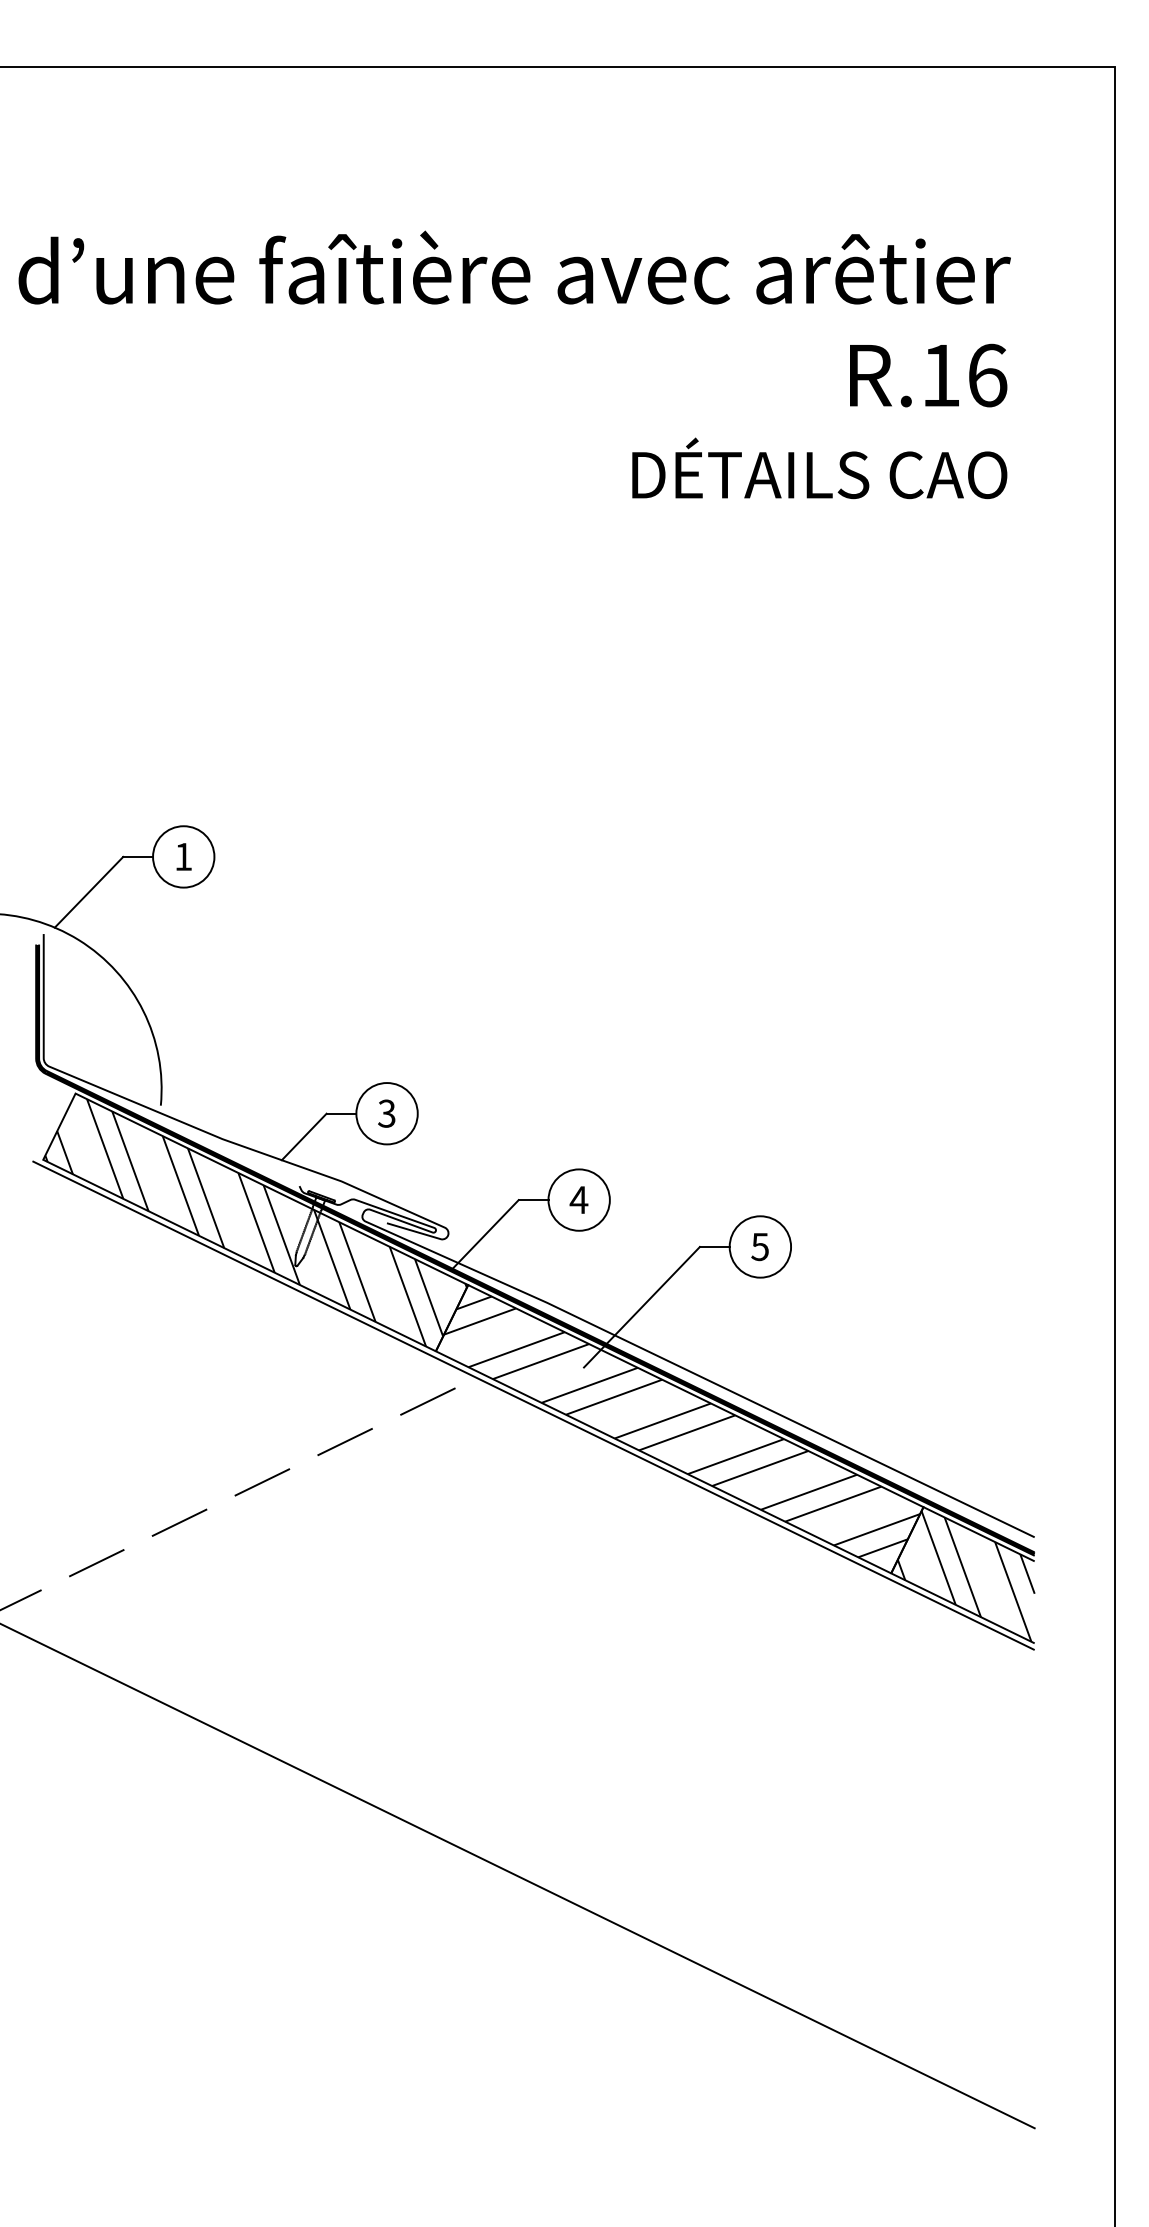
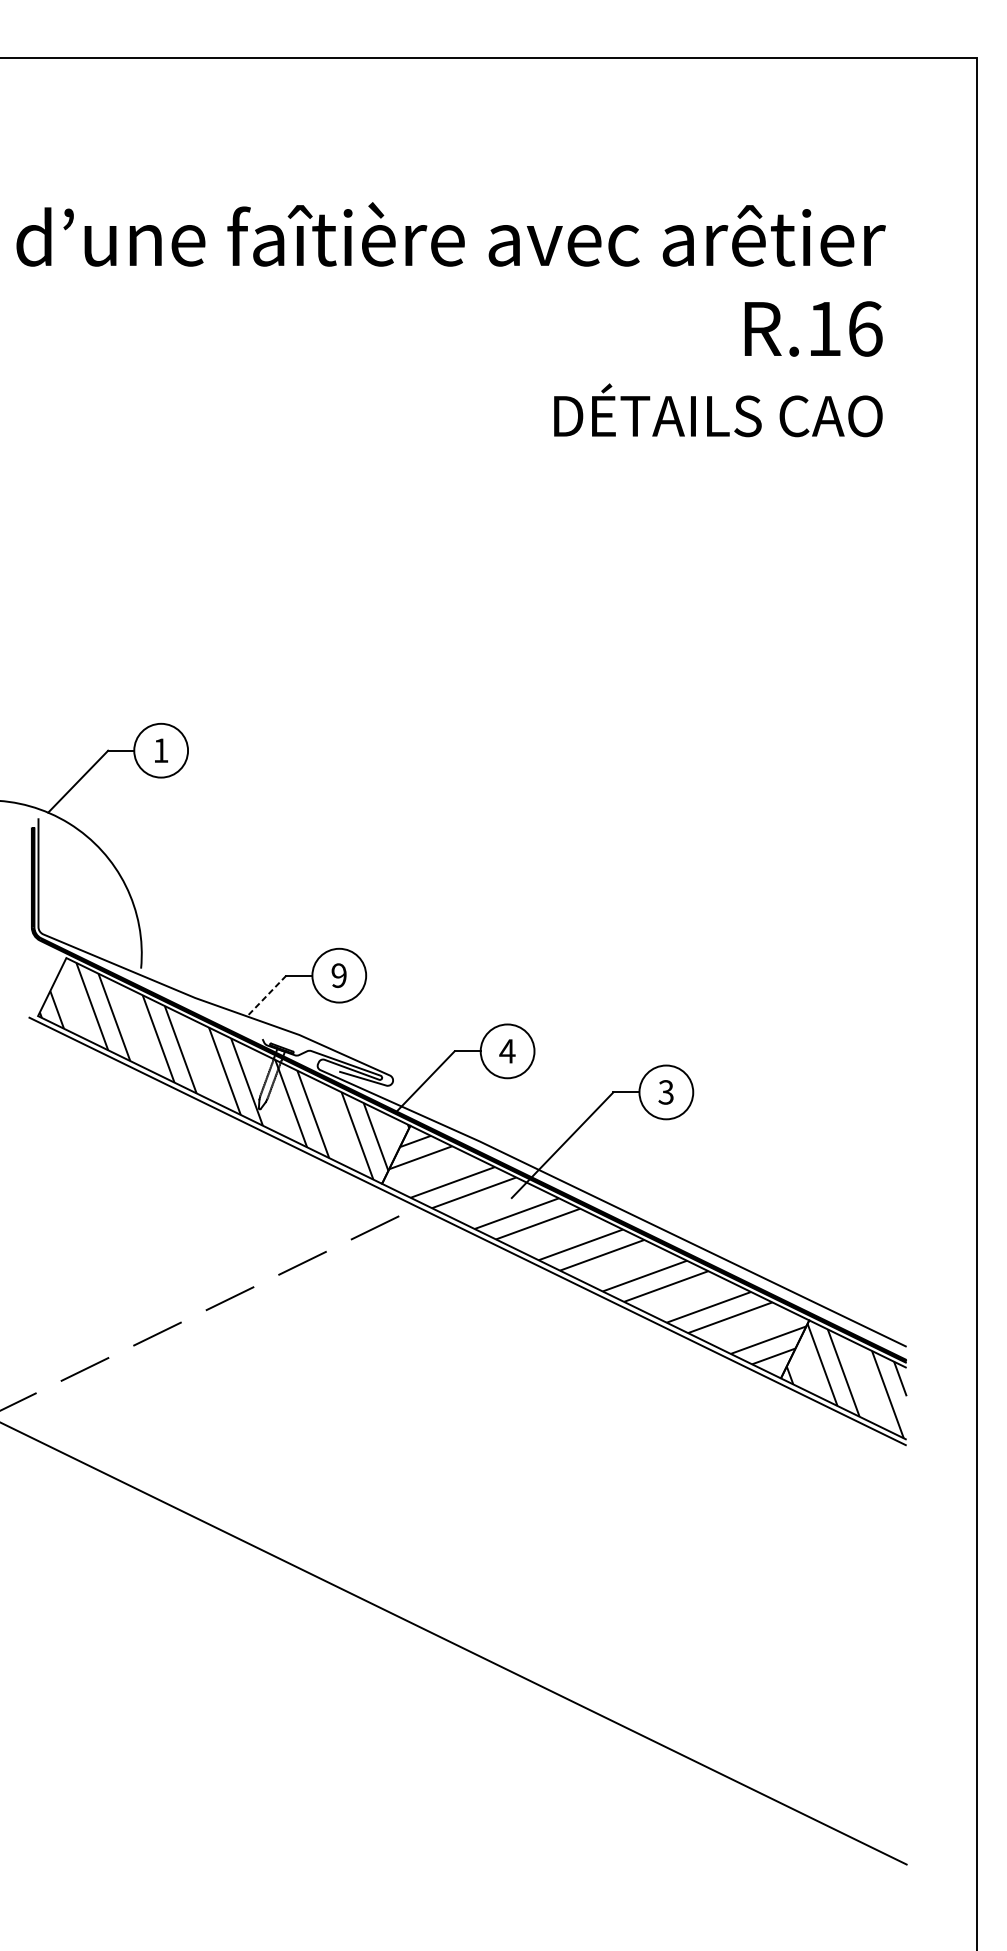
text: (386, 1113) -> (338, 975), 3 -> 9
line: (303, 1137) -> (266, 996), solid -> dashed
text: (760, 1246) -> (666, 1092), 5 -> 3

